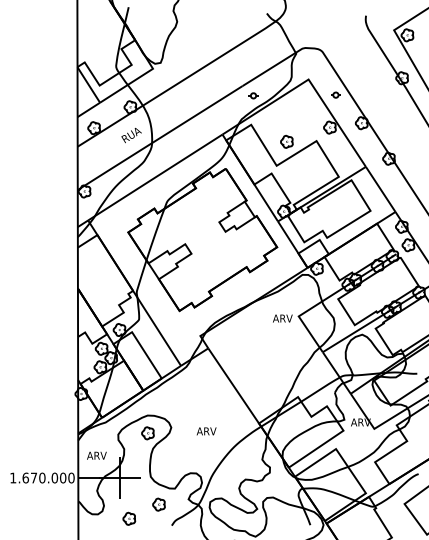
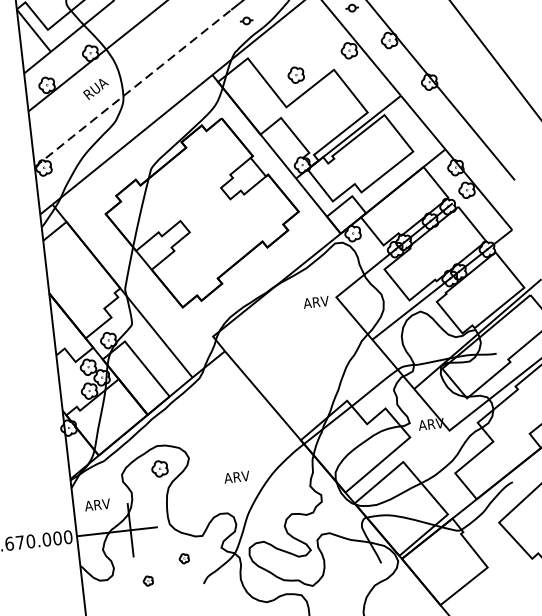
line: (160, 138) -> (133, 89), solid -> dashed
text: (206, 431) -> (236, 477), moved
part: (158, 504) -> (183, 558), size x0.6
part: (129, 518) -> (148, 580), size x0.6

